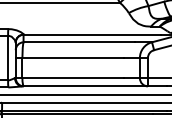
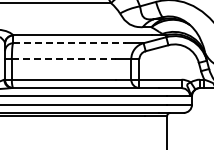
line: (79, 42) -> (69, 43), solid -> dashed
line: (73, 58) -> (63, 59), solid -> dashed

